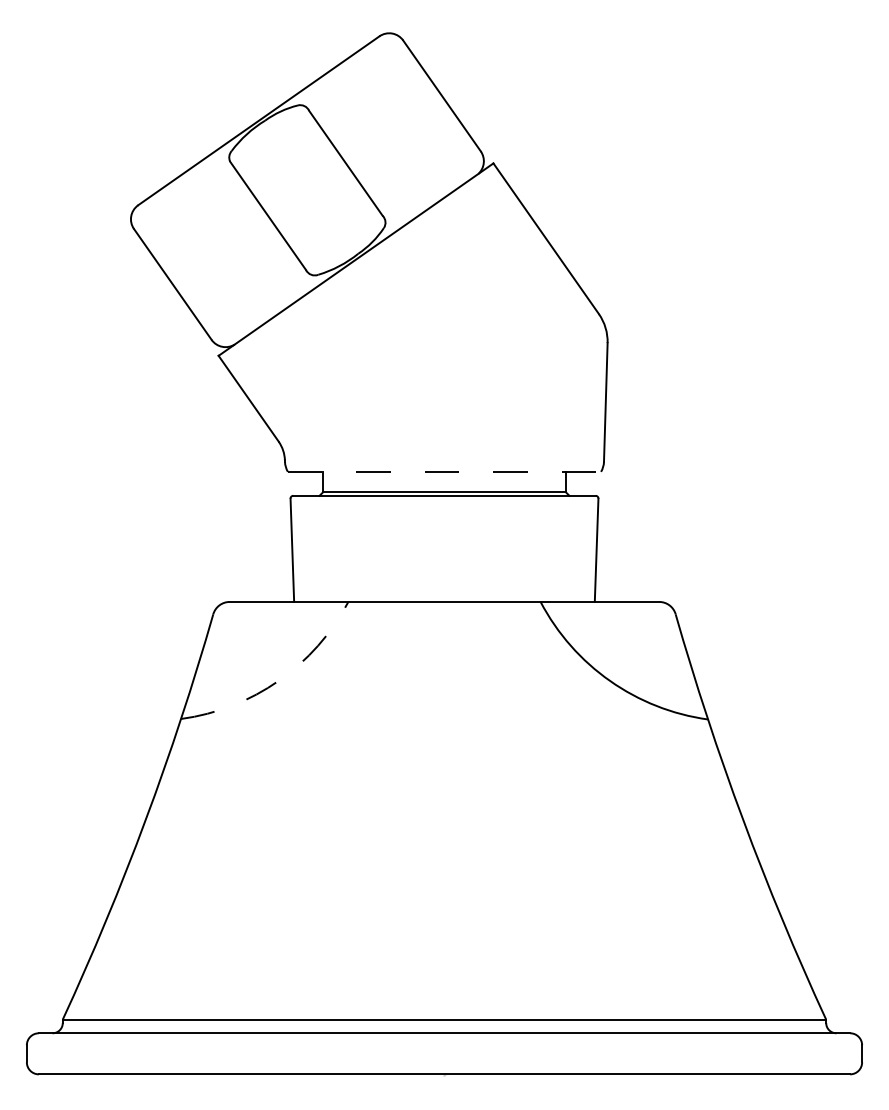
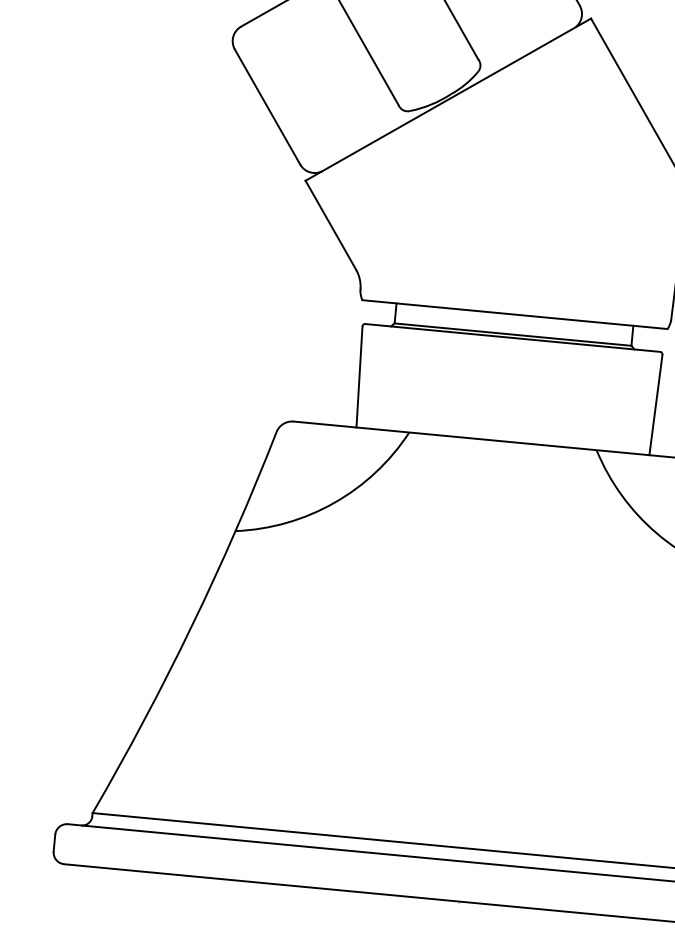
line: (444, 471) -> (514, 314), dashed -> solid
arc: (278, 680) -> (334, 502), dashed -> solid

